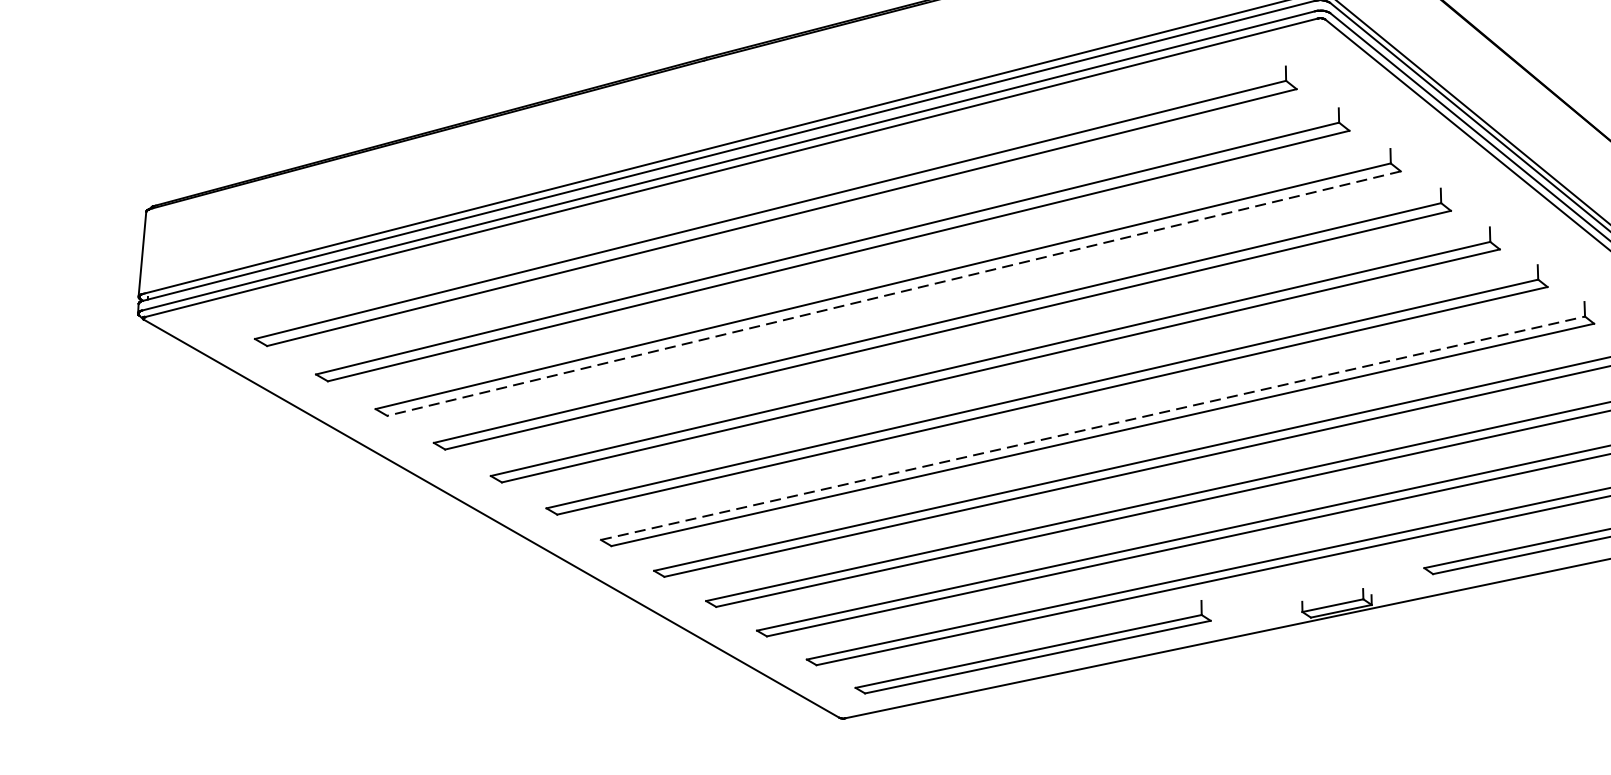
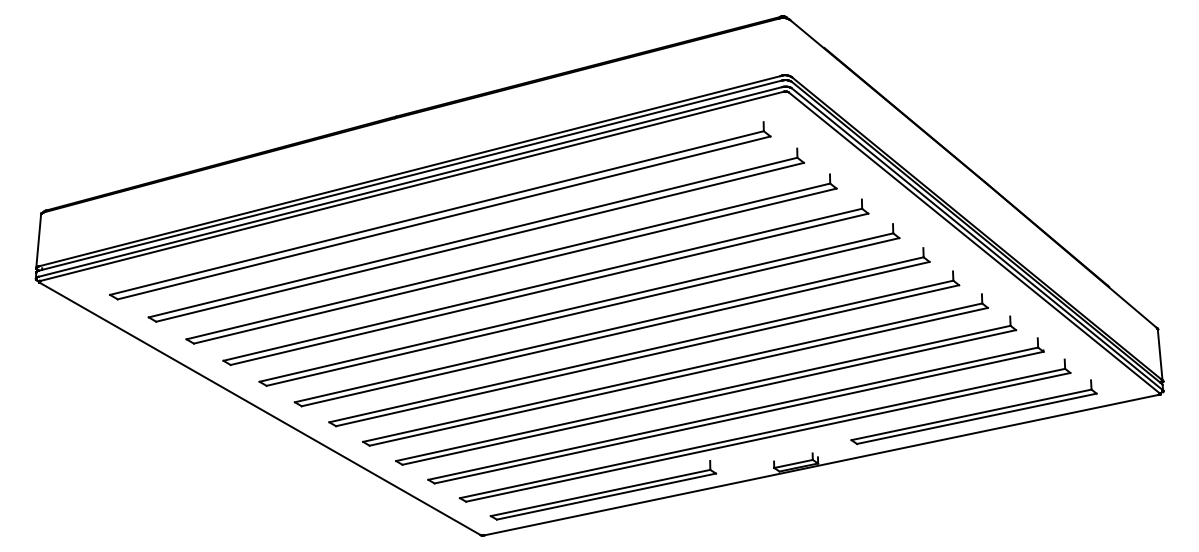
line: (894, 294) -> (515, 266), dashed -> solid
line: (1093, 428) -> (641, 351), dashed -> solid

